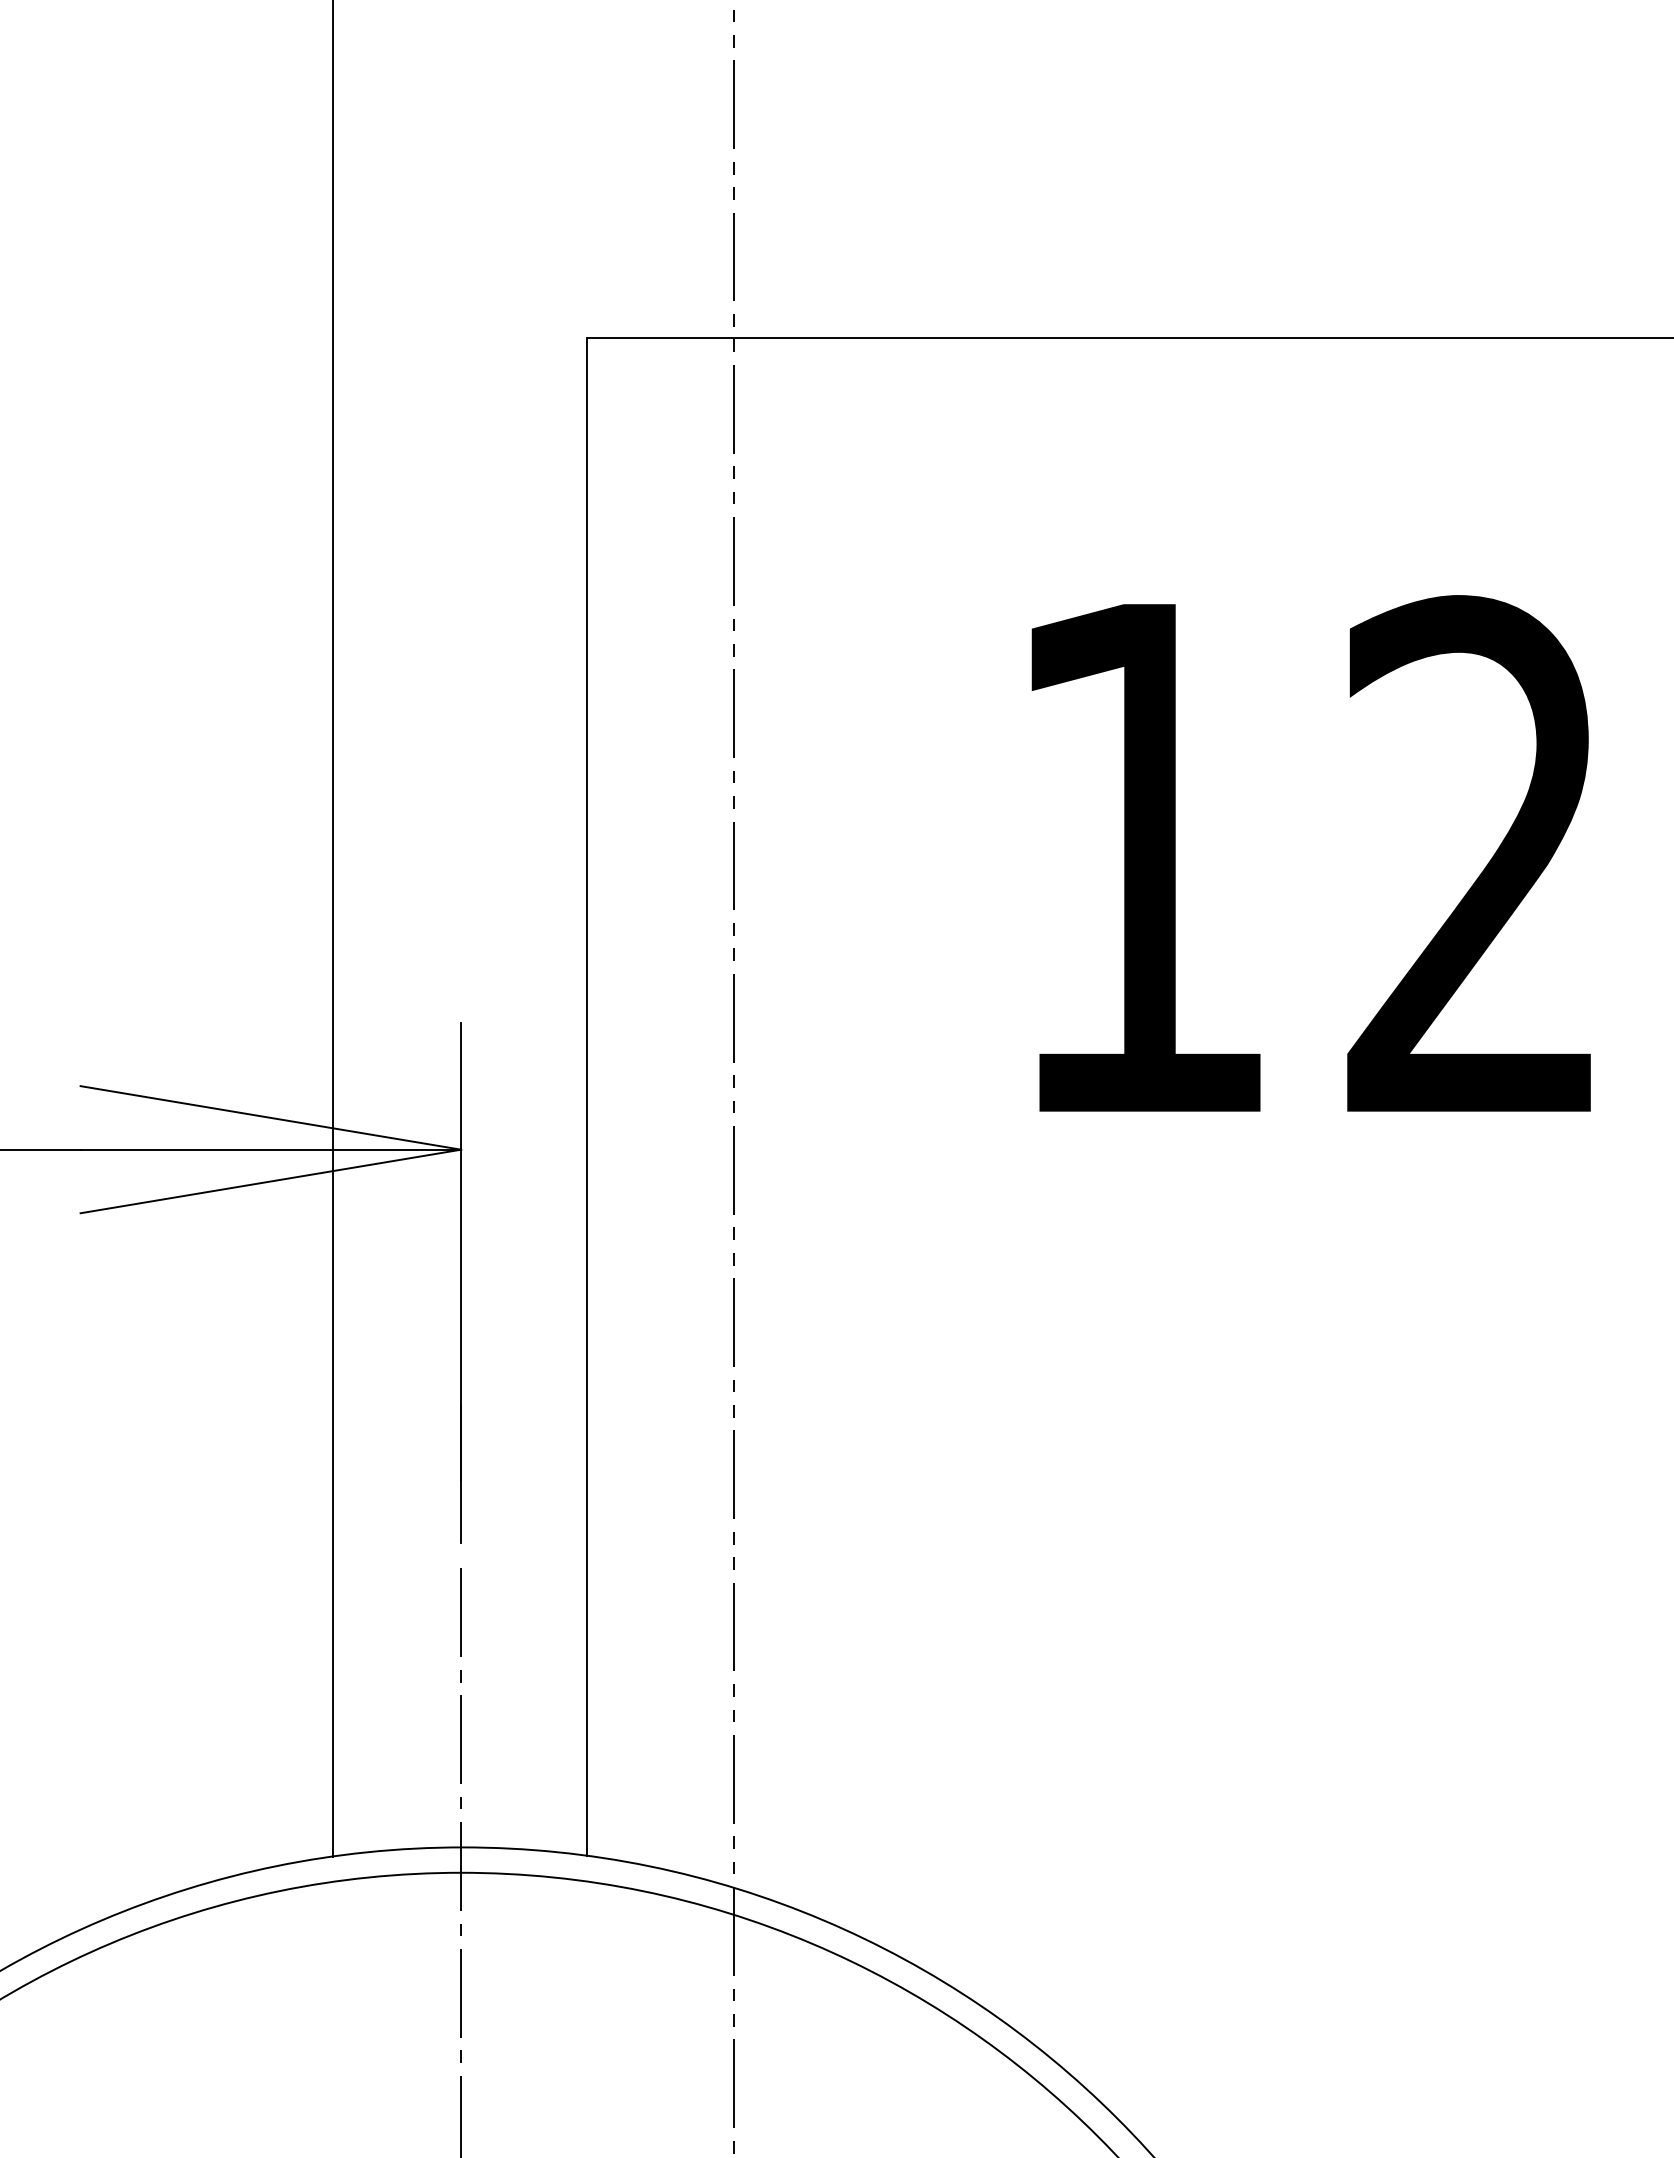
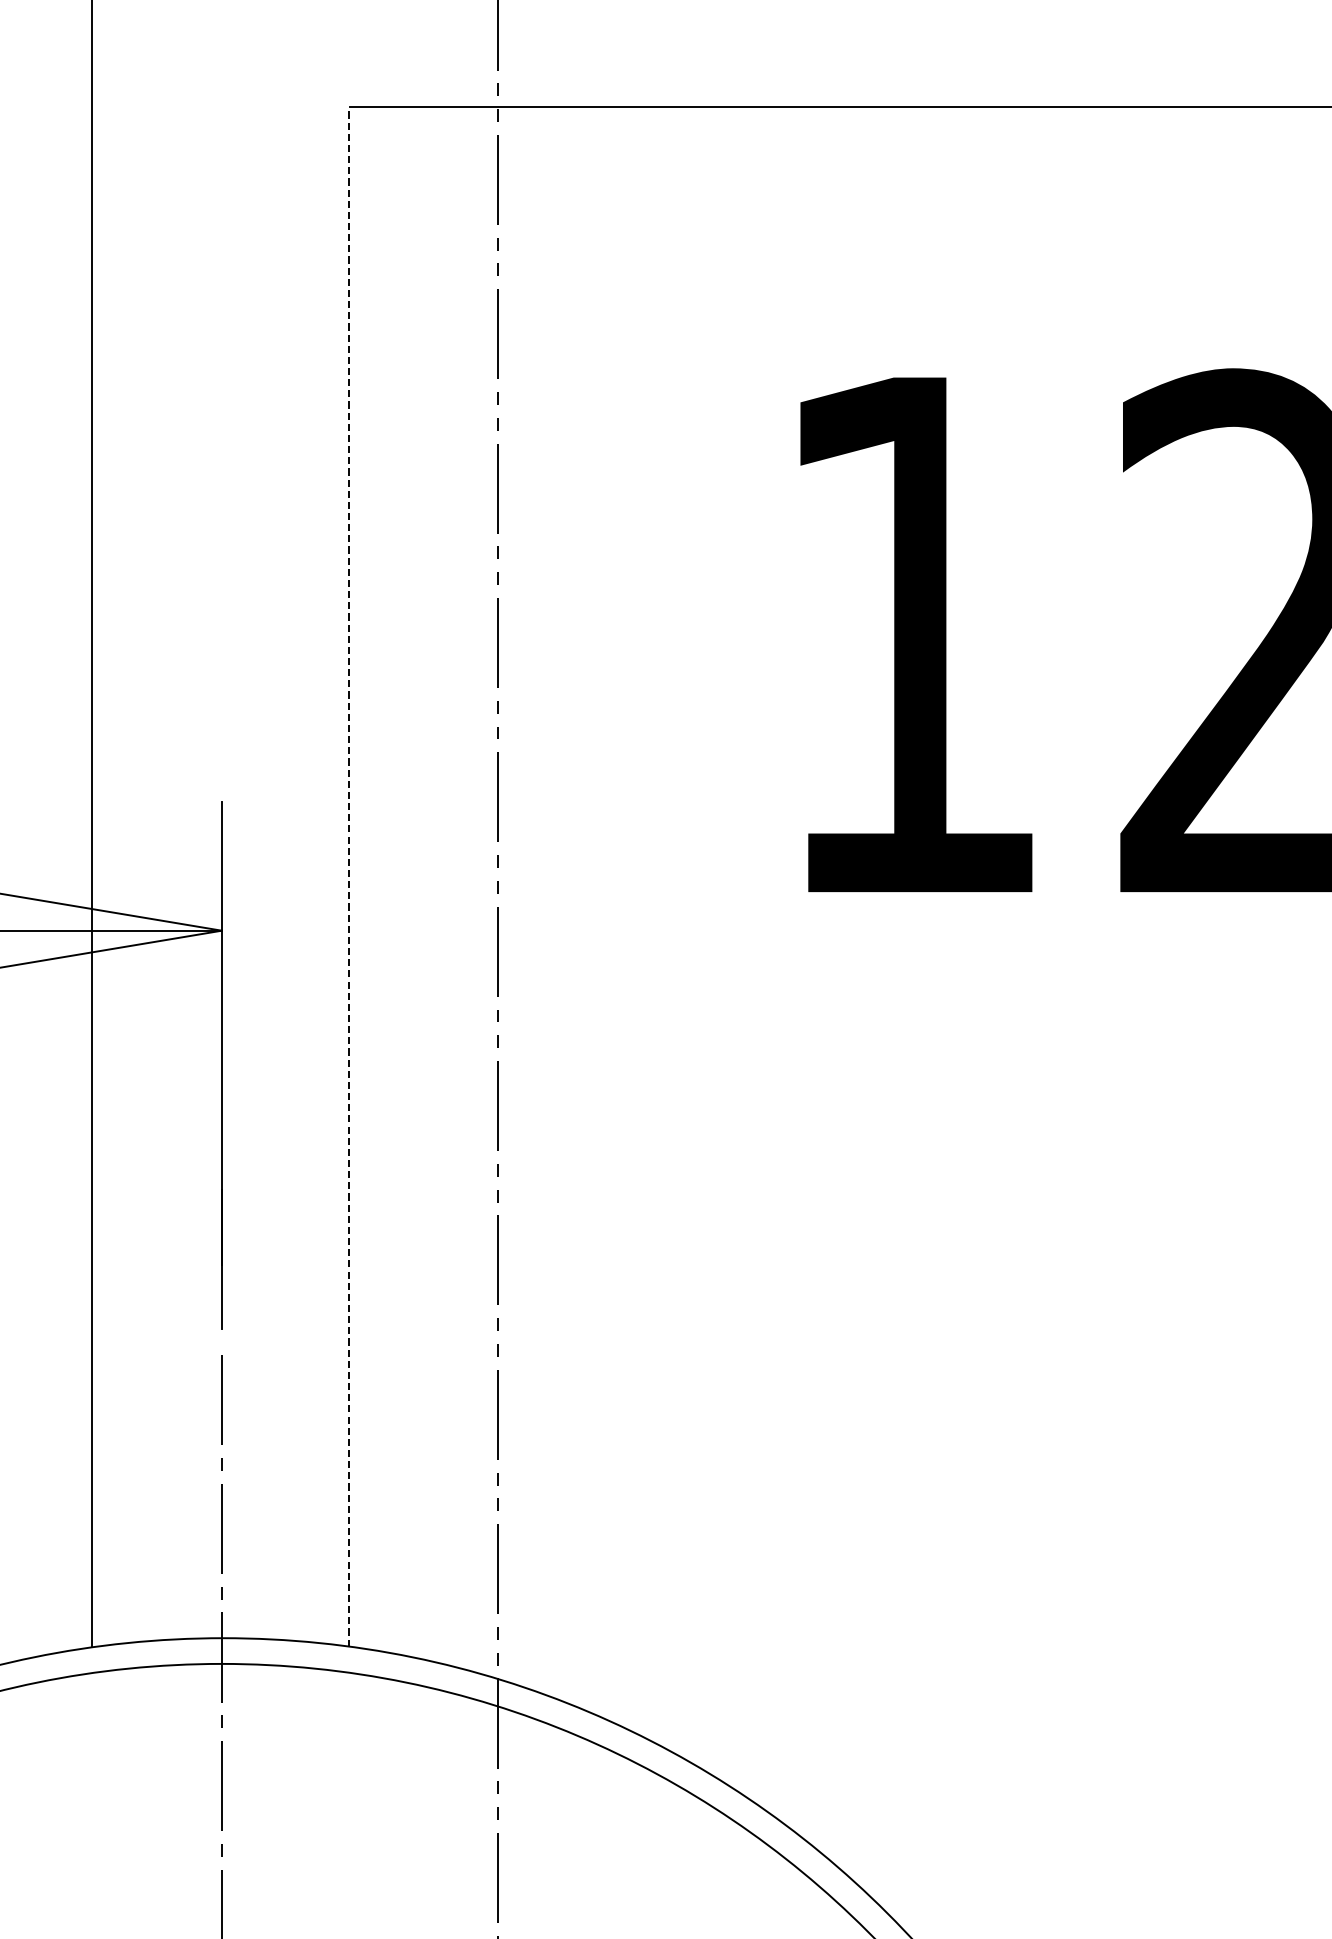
line: (586, 1096) -> (348, 876), solid -> dashed

